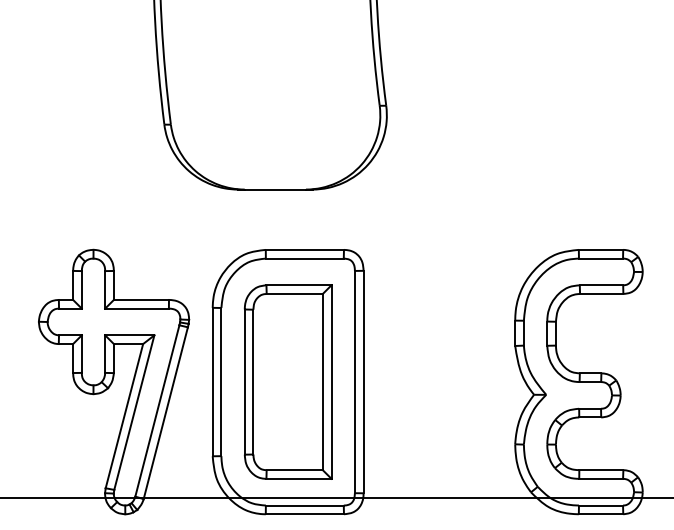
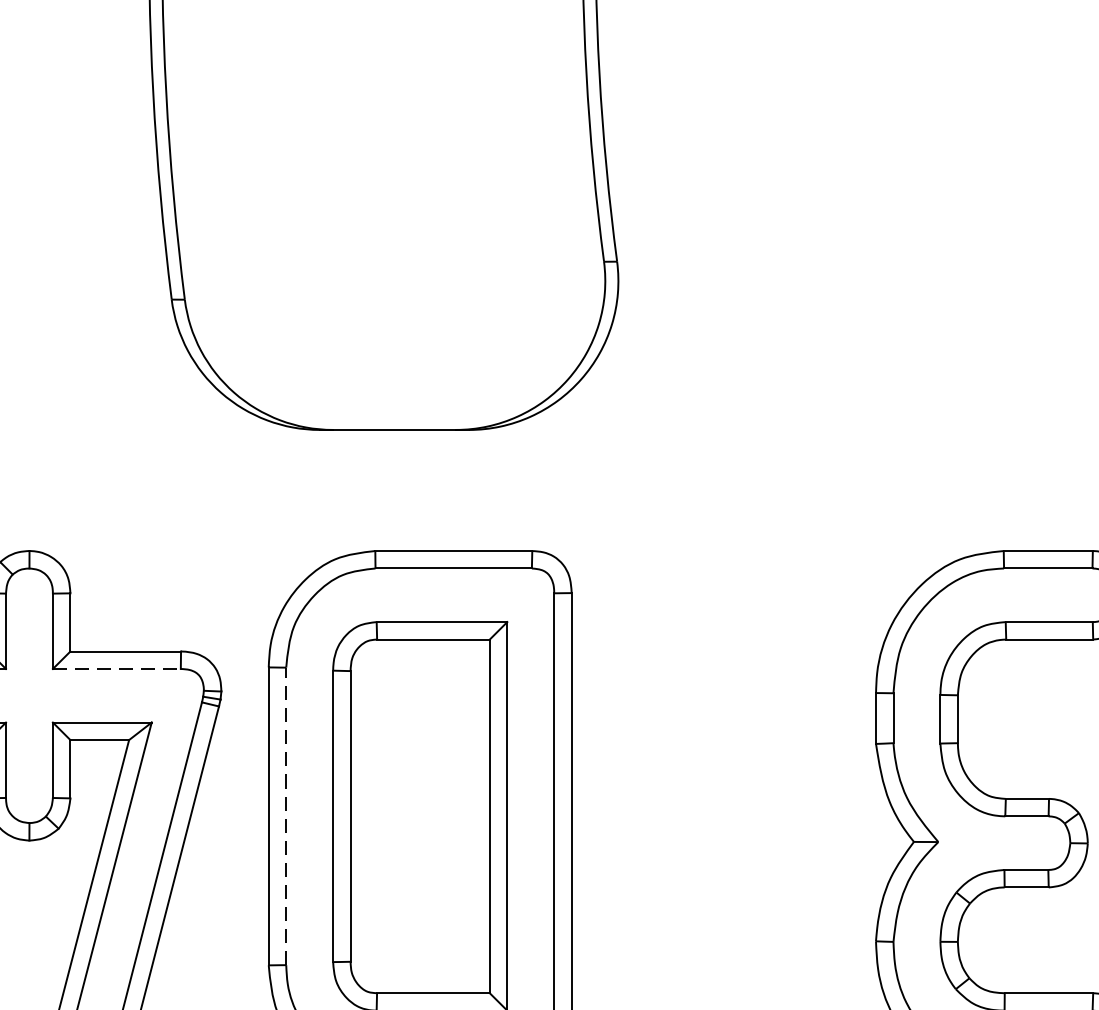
line: (137, 308) -> (117, 668), solid -> dashed
line: (221, 381) -> (286, 815), solid -> dashed

